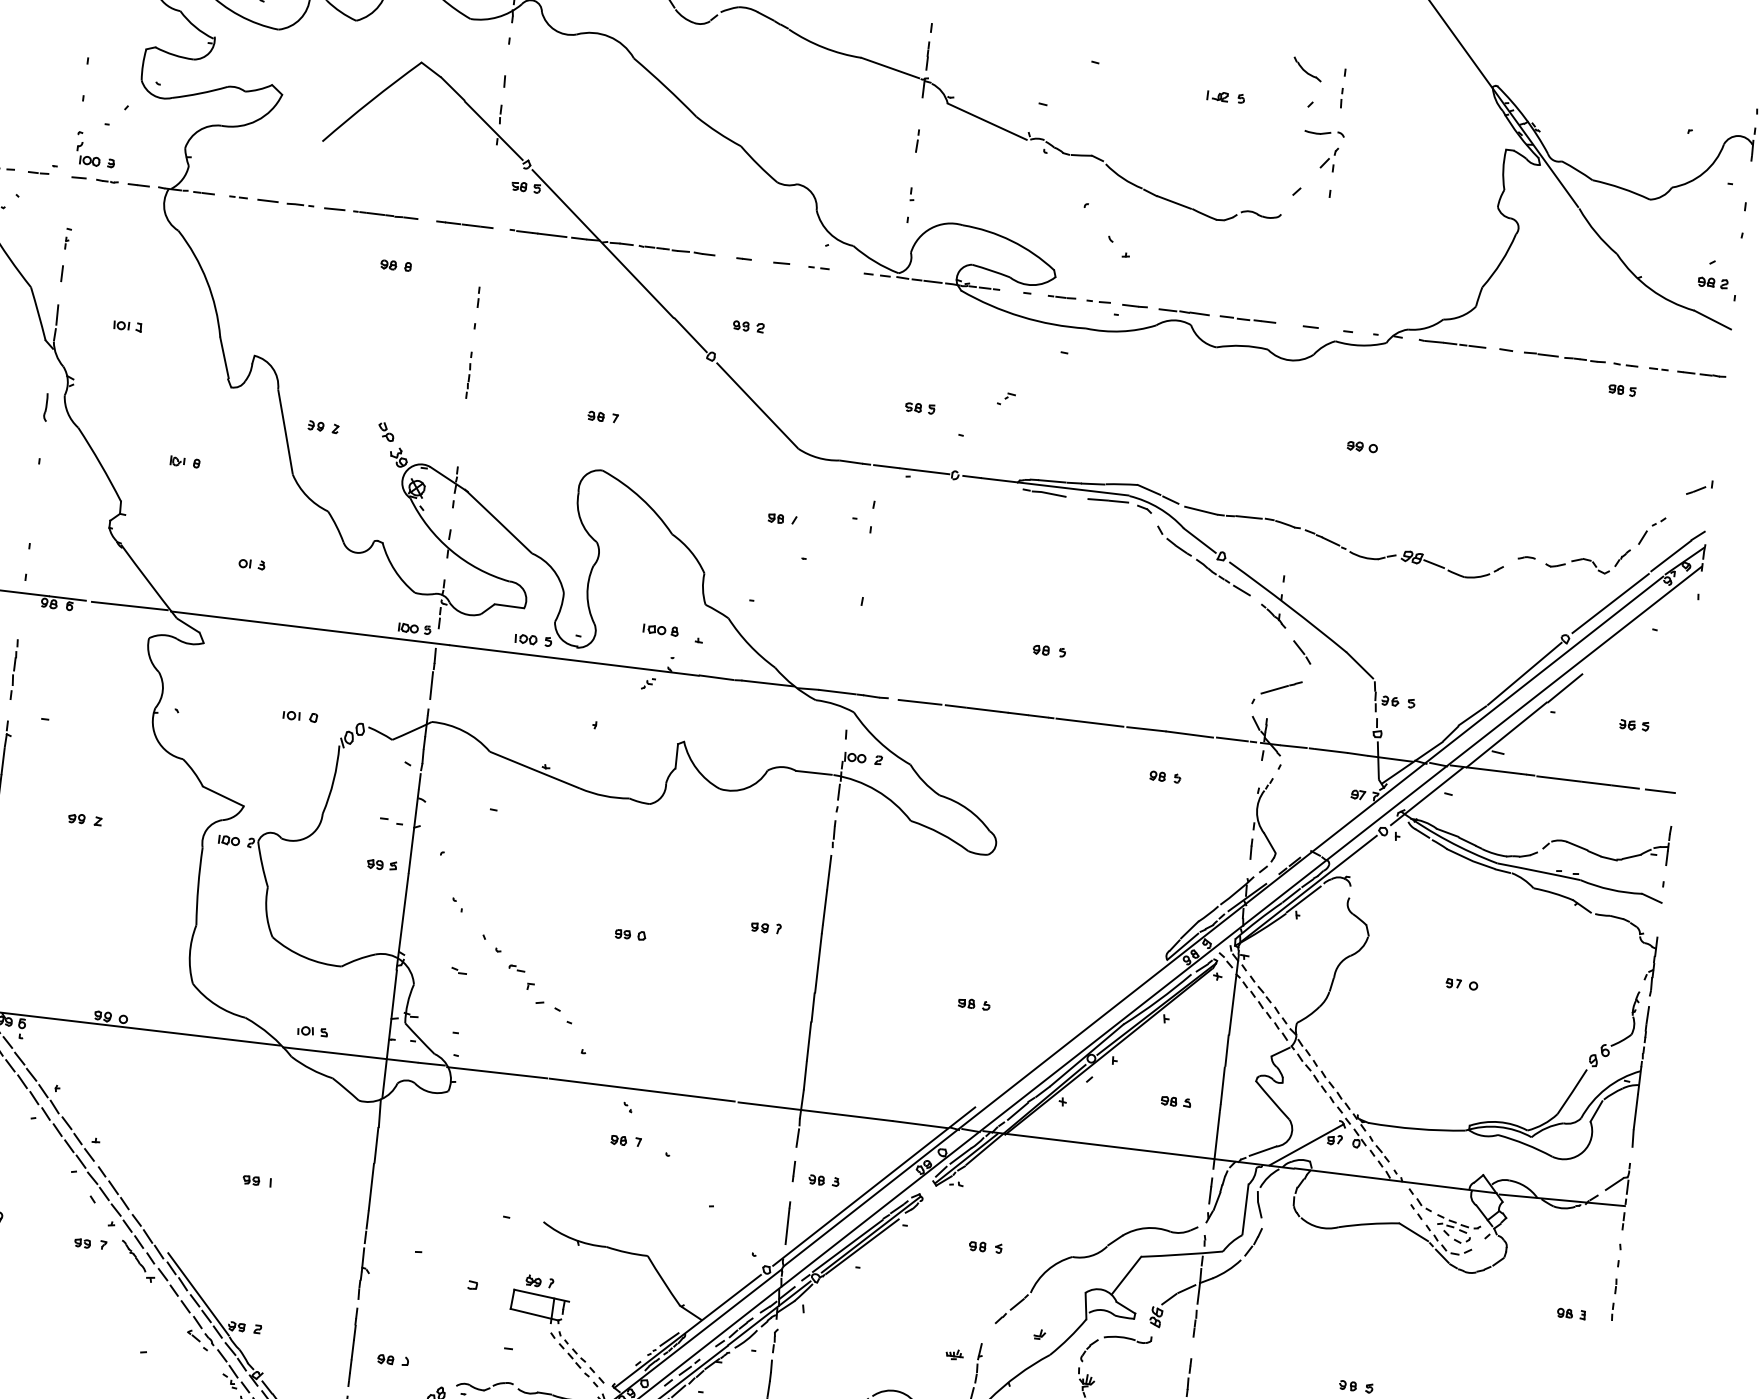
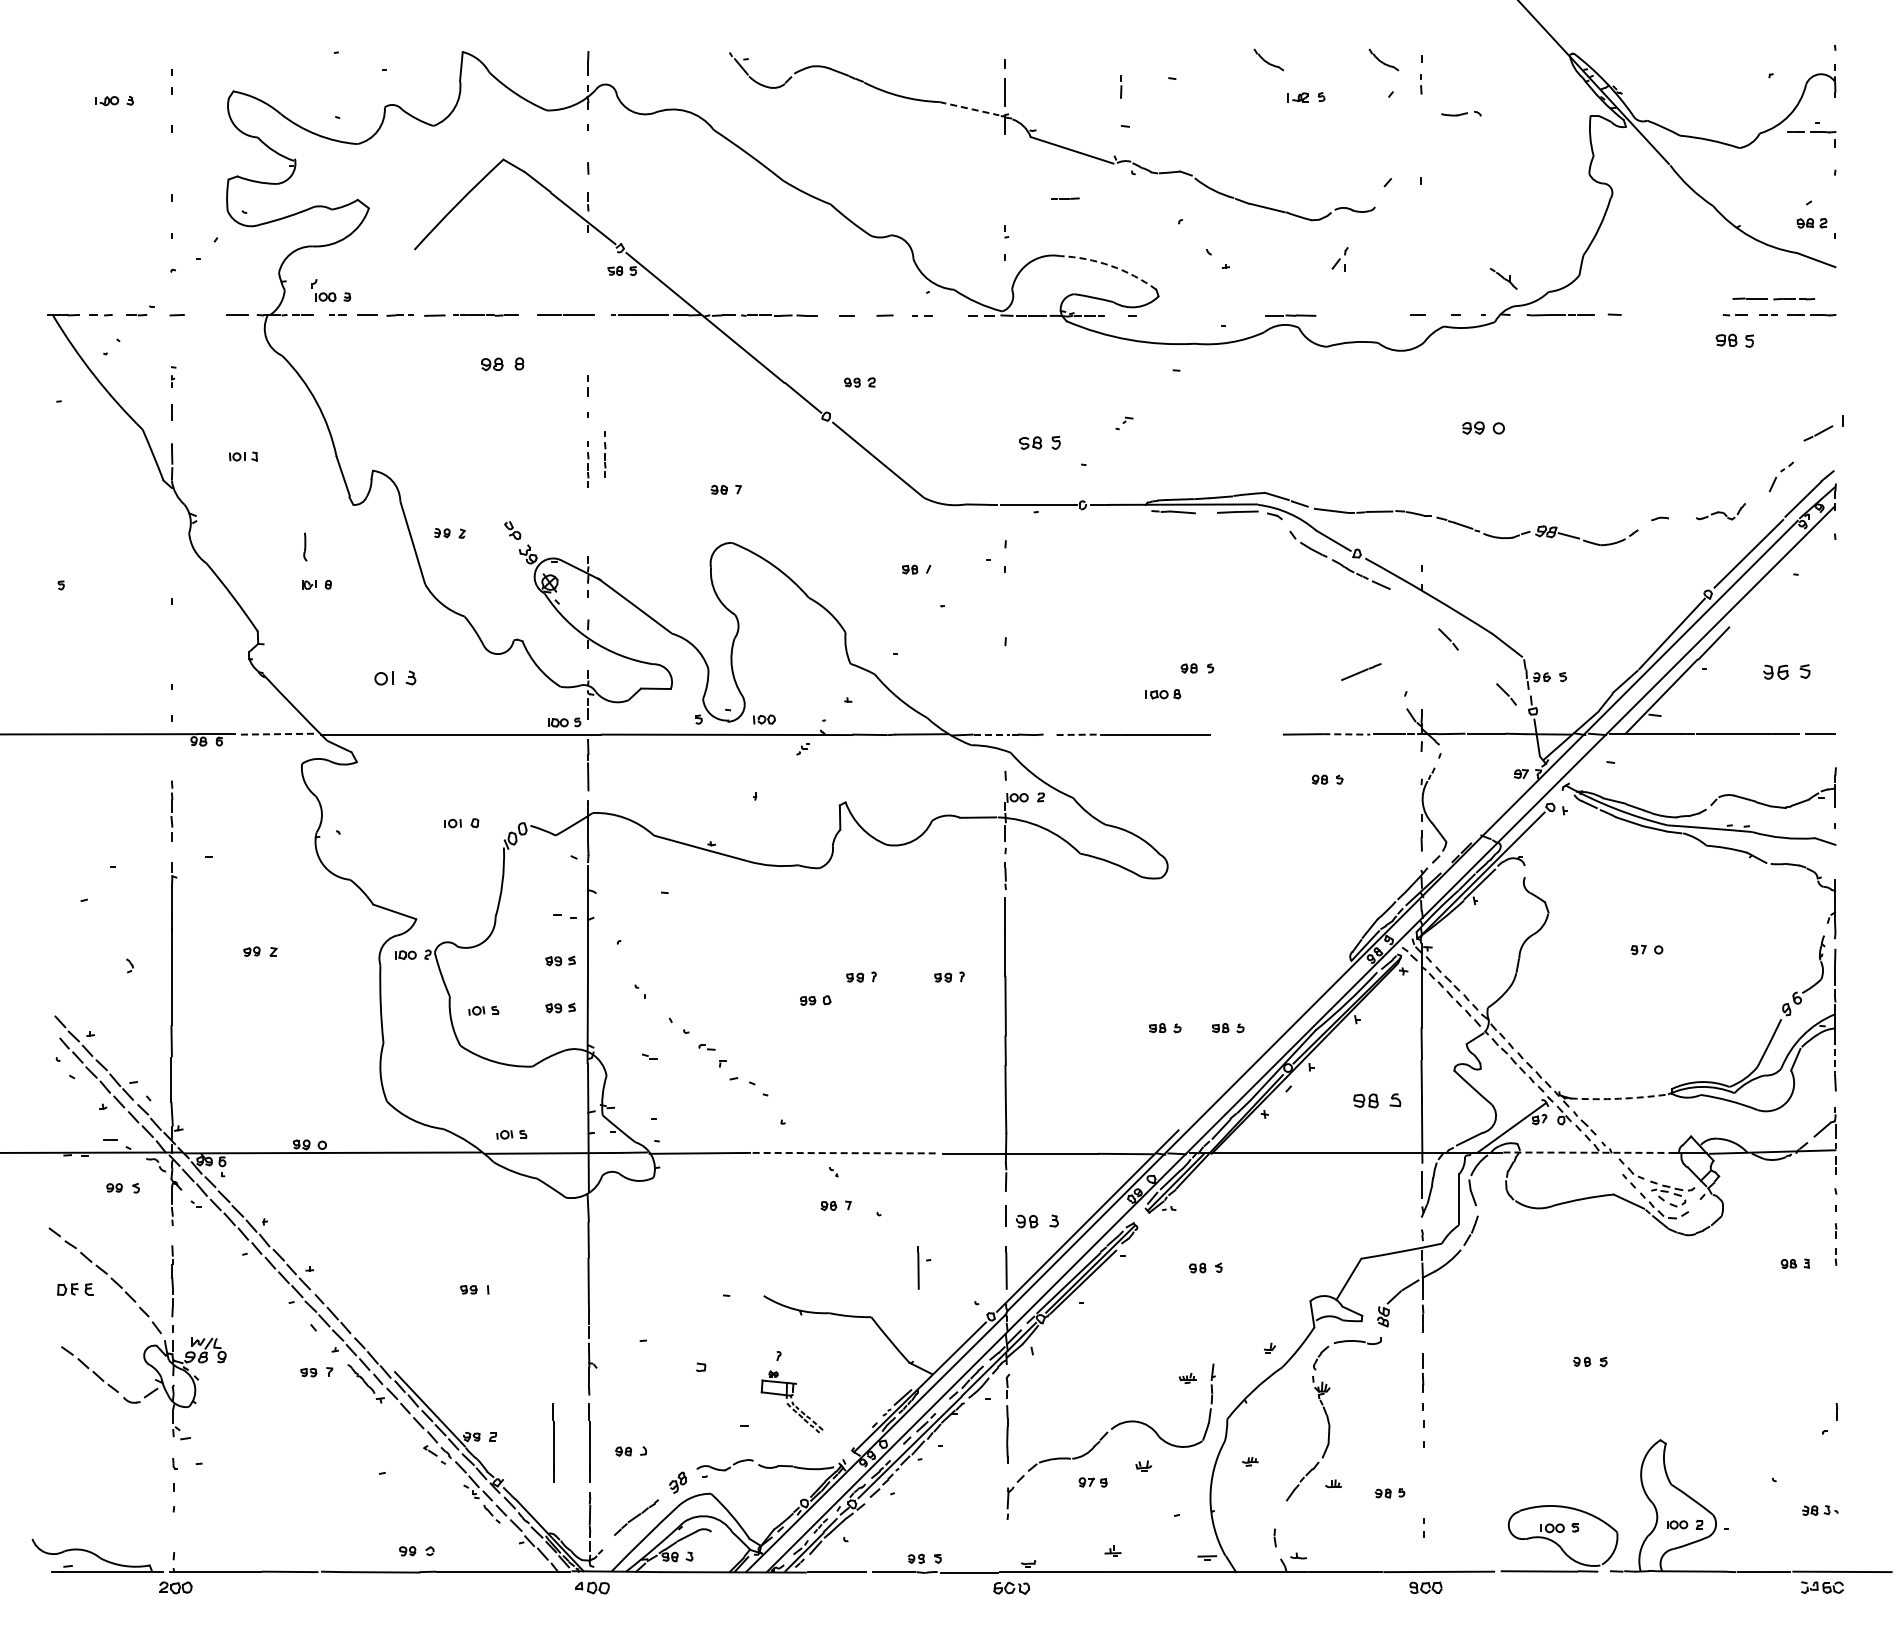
part: (1193, 55) -> (1268, 59), added
line: (890, 67) -> (969, 108), solid -> dashed
part: (1324, 132) -> (1461, 113), moved
line: (917, 140) -> (1121, 86), moved
part: (96, 155) -> (331, 290), moved
part: (1328, 159) -> (1339, 259), moved
line: (107, 181) -> (205, 315), removed
line: (1723, 192) -> (1811, 132), added
arc: (1011, 240) -> (1110, 265), solid -> dashed
part: (396, 265) -> (502, 364), size x1.4
line: (1062, 297) -> (1065, 198), moved
line: (1098, 301) -> (1204, 315), removed
line: (1134, 305) -> (1240, 315), removed
part: (1247, 319) -> (1354, 315), removed
part: (1564, 356) -> (1773, 298), moved
part: (487, 367) -> (605, 454), added
part: (1622, 390) -> (1734, 340), size x1.4
part: (46, 406) -> (305, 546), moved
part: (919, 407) -> (1039, 442), size x1.4
part: (1362, 447) -> (1483, 428), size x1.4
part: (1698, 487) -> (1822, 427), size x1.6
part: (1587, 558) -> (1720, 511), size x0.6
part: (252, 563) -> (395, 677), size x1.6
line: (130, 606) -> (279, 734), solid -> dashed
part: (1273, 615) -> (1503, 278), moved
part: (661, 630) -> (1163, 694), moved
part: (526, 639) -> (764, 719), moved
line: (1281, 687) -> (1361, 671), moved
line: (838, 692) -> (992, 734), solid -> dashed
line: (919, 701) -> (1074, 734), solid -> dashed
part: (1353, 714) -> (1506, 694), added
line: (1089, 722) -> (1245, 734), removed
part: (1633, 724) -> (1786, 671), size x1.6
line: (1190, 734) -> (1347, 734), solid -> dashed
line: (1426, 796) -> (1589, 767), removed
part: (299, 904) -> (483, 1010), added
part: (376, 911) -> (560, 1007), added
part: (678, 916) -> (861, 976), added
part: (1037, 1012) -> (1228, 1028), added
line: (642, 1090) -> (846, 1153), solid -> dashed
part: (1176, 1101) -> (1377, 1100), size x1.6
line: (1635, 1112) -> (1834, 1056), solid -> dashed
arc: (1416, 1128) -> (1619, 1098), solid -> dashed
line: (1378, 1178) -> (1587, 1152), solid -> dashed
part: (823, 1180) -> (1036, 1221), size x1.4
line: (700, 1212) -> (918, 1267), added
part: (1089, 1257) -> (1310, 1265), removed
part: (558, 1330) -> (791, 1401), size x0.6
line: (317, 1342) -> (553, 1442), added

